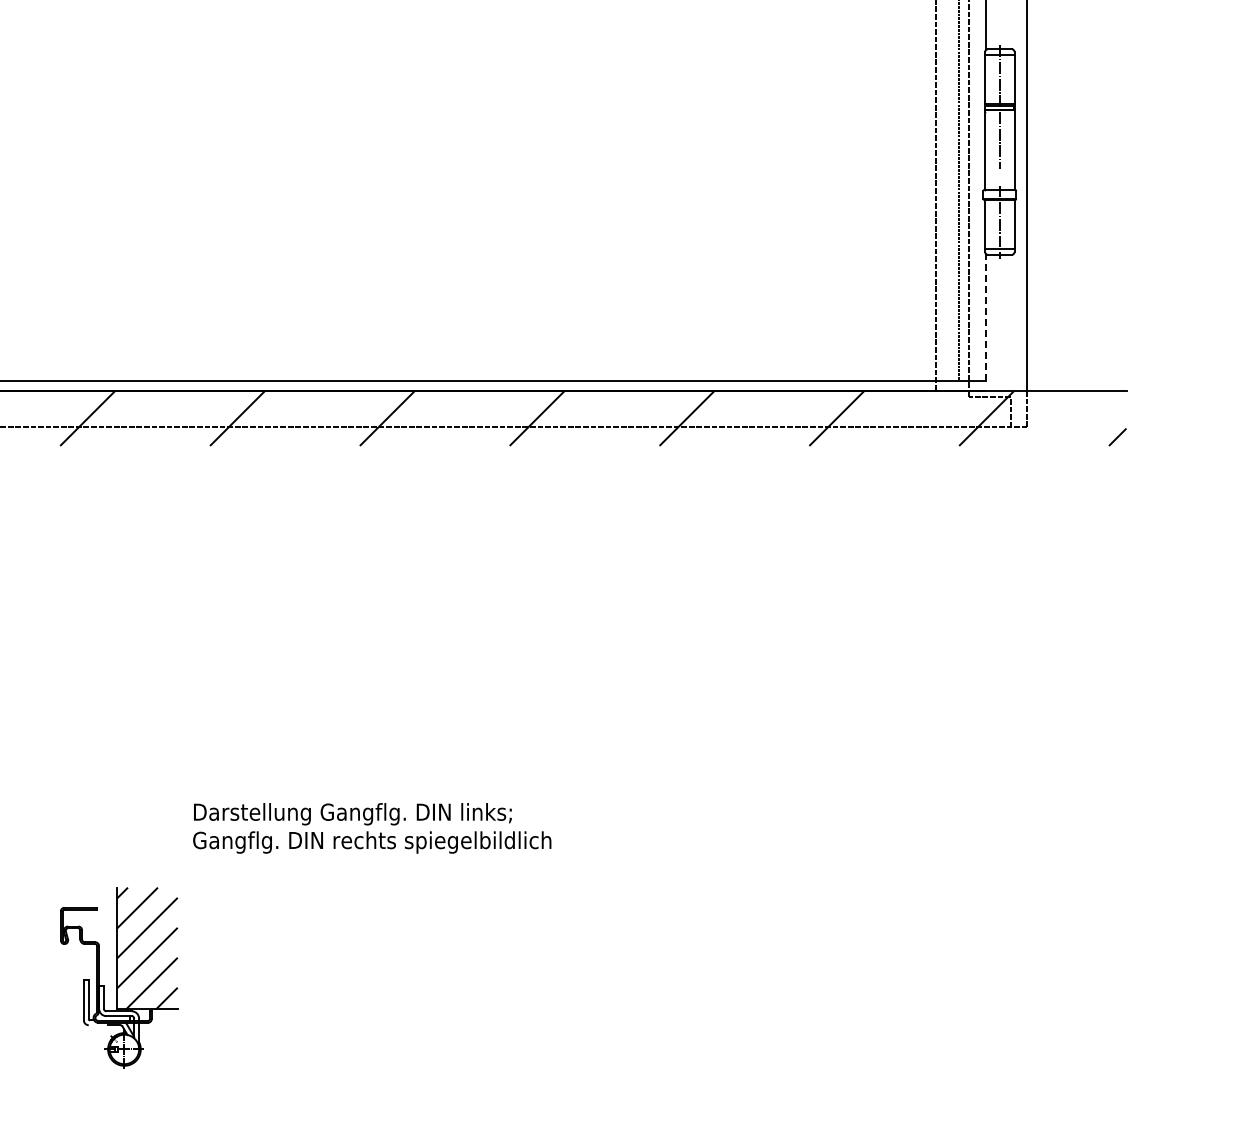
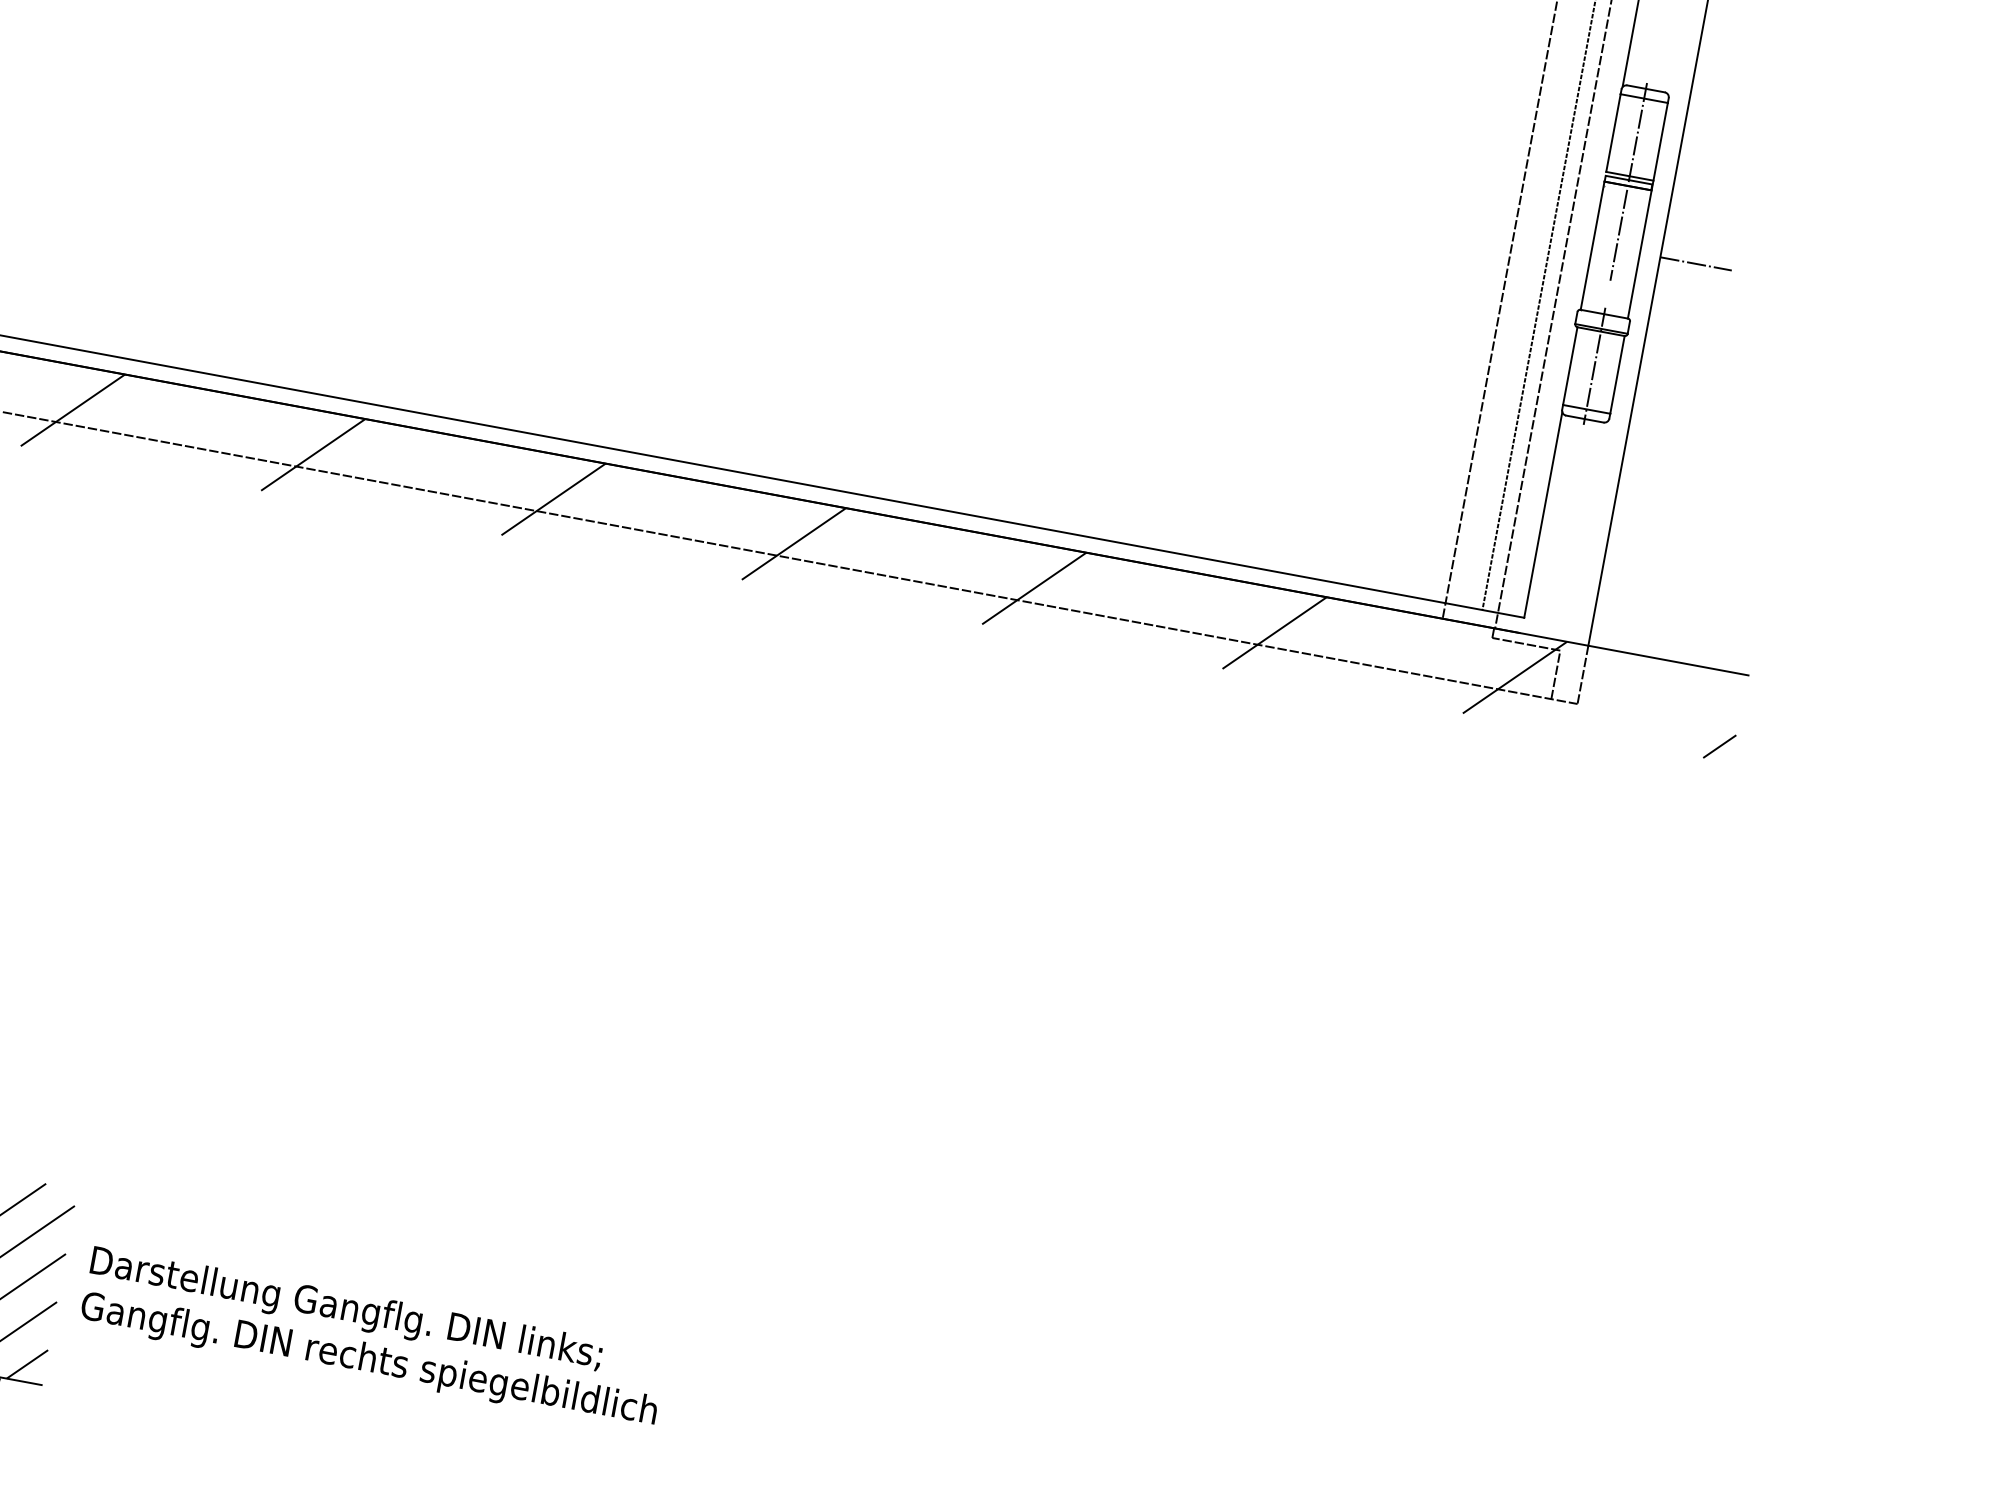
line: (1049, 149) -> (1695, 264), added
line: (985, 317) -> (1543, 515), dashed -> solid
text: (372, 828) -> (373, 1338), moved

